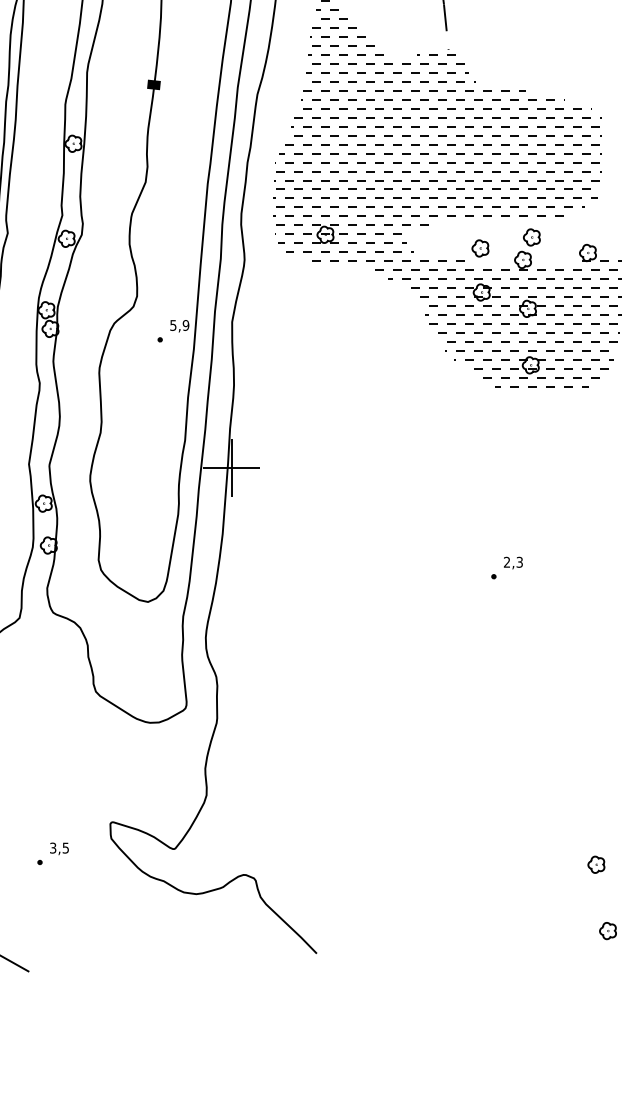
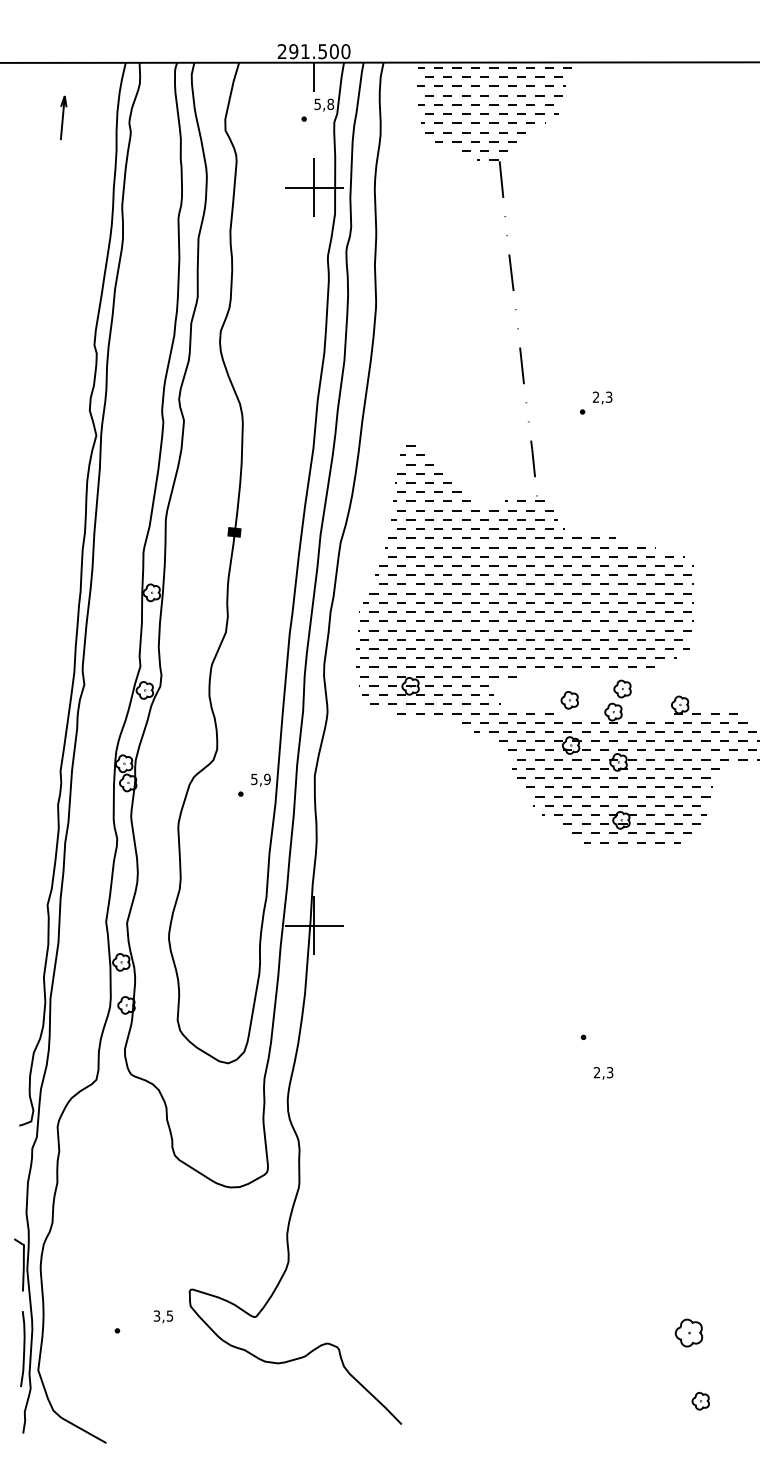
text: (513, 563) -> (603, 1073), moved
text: (59, 848) -> (163, 1316), moved
part: (596, 865) -> (688, 1333), size x1.6

